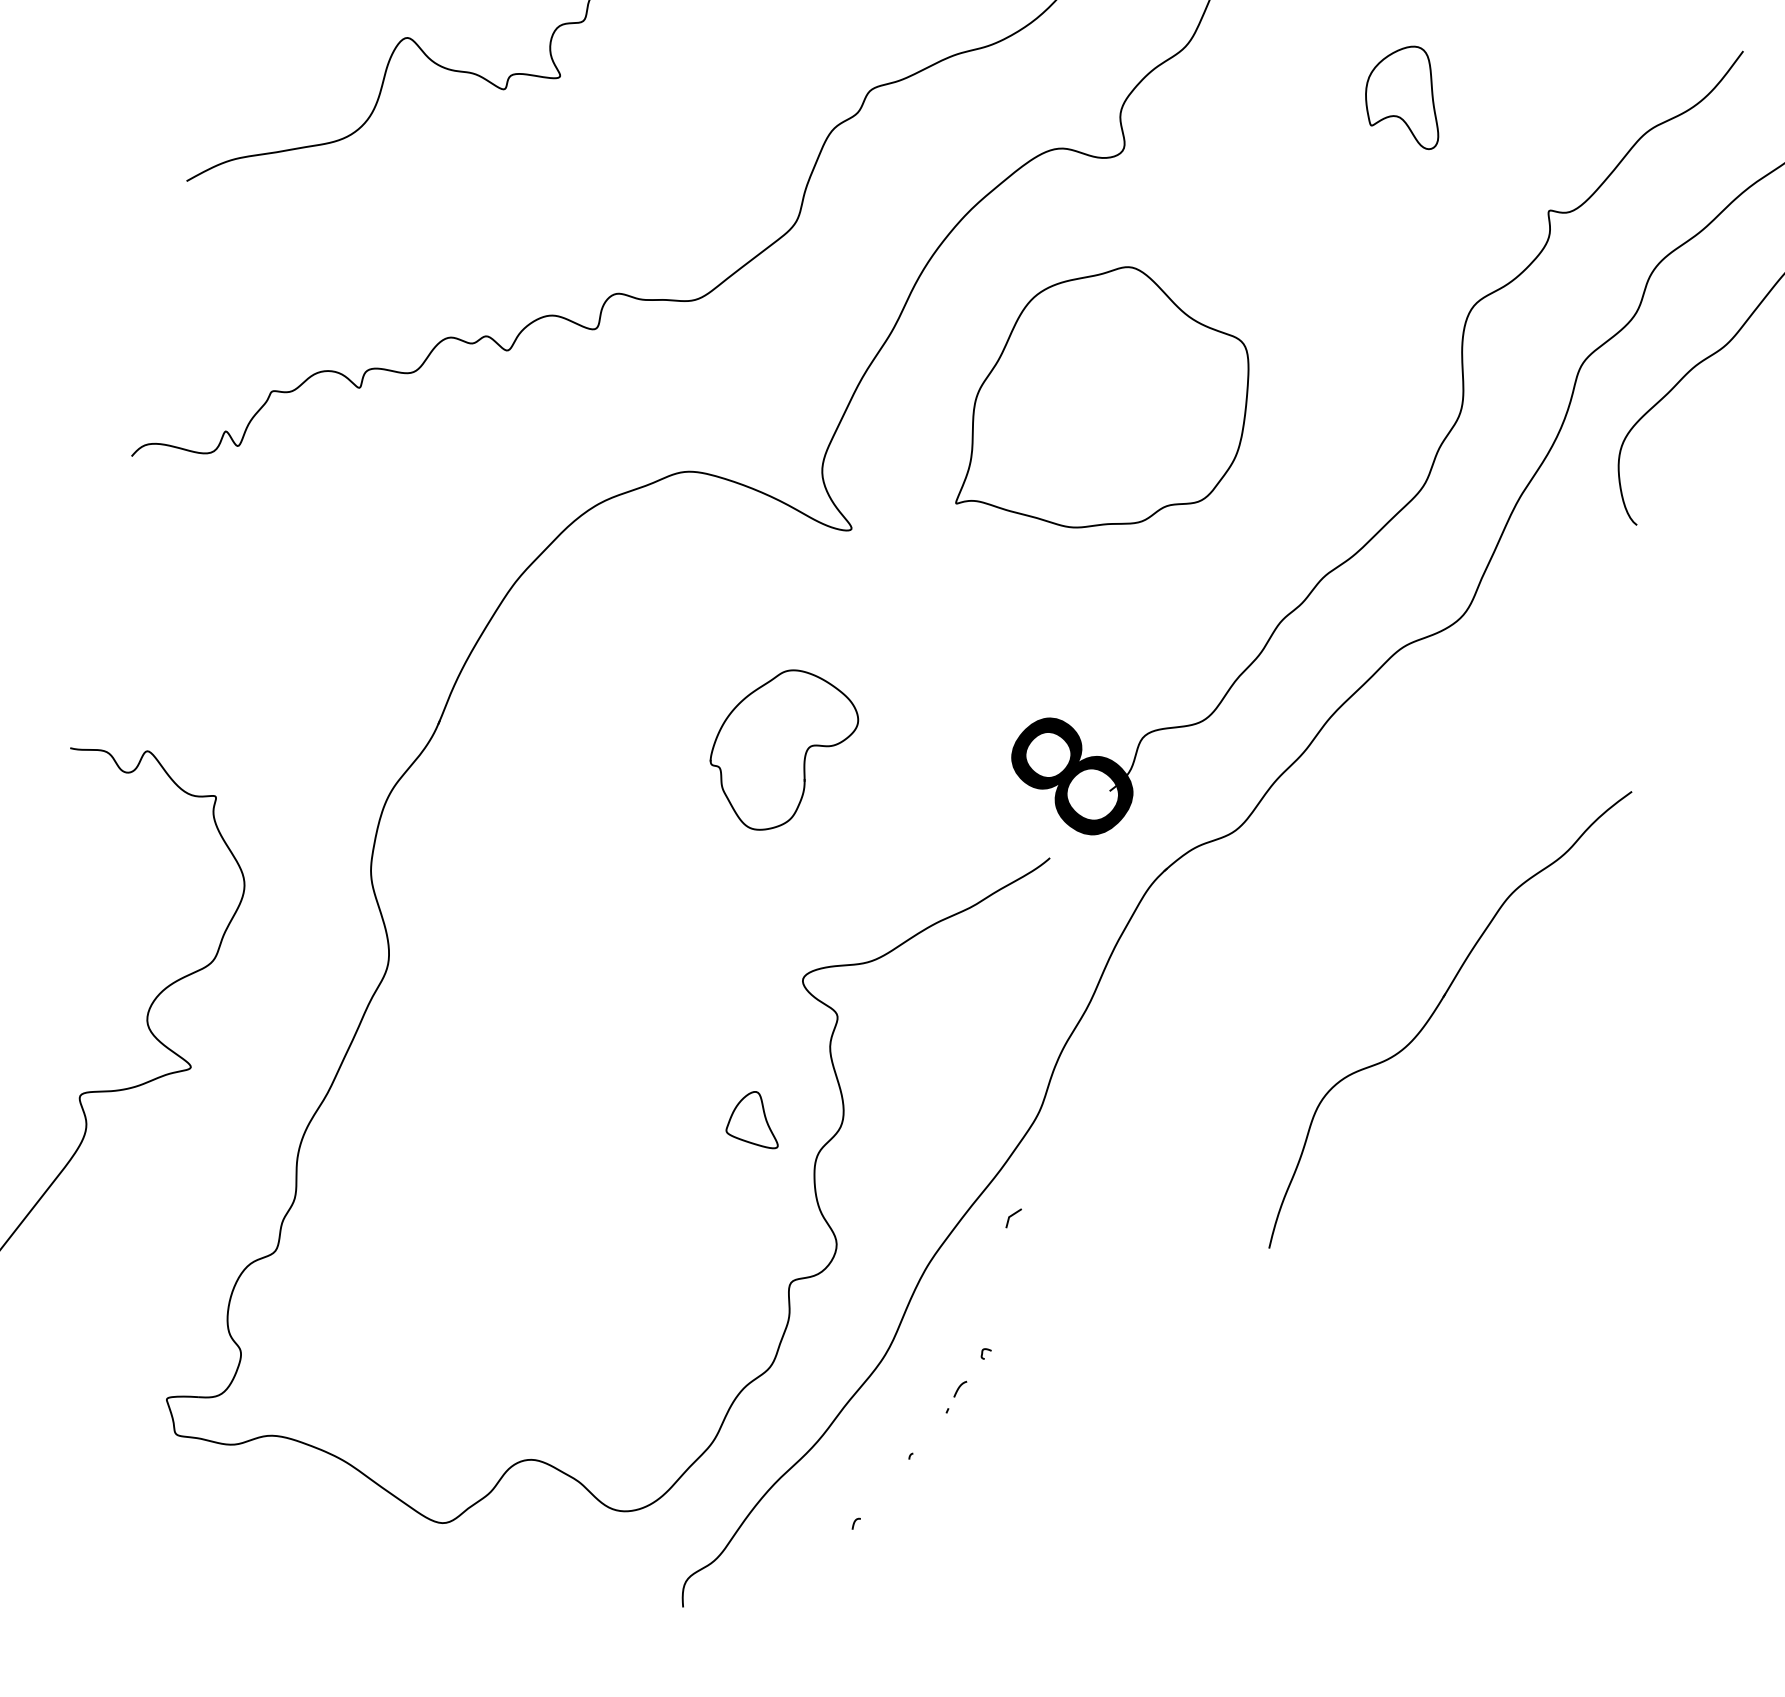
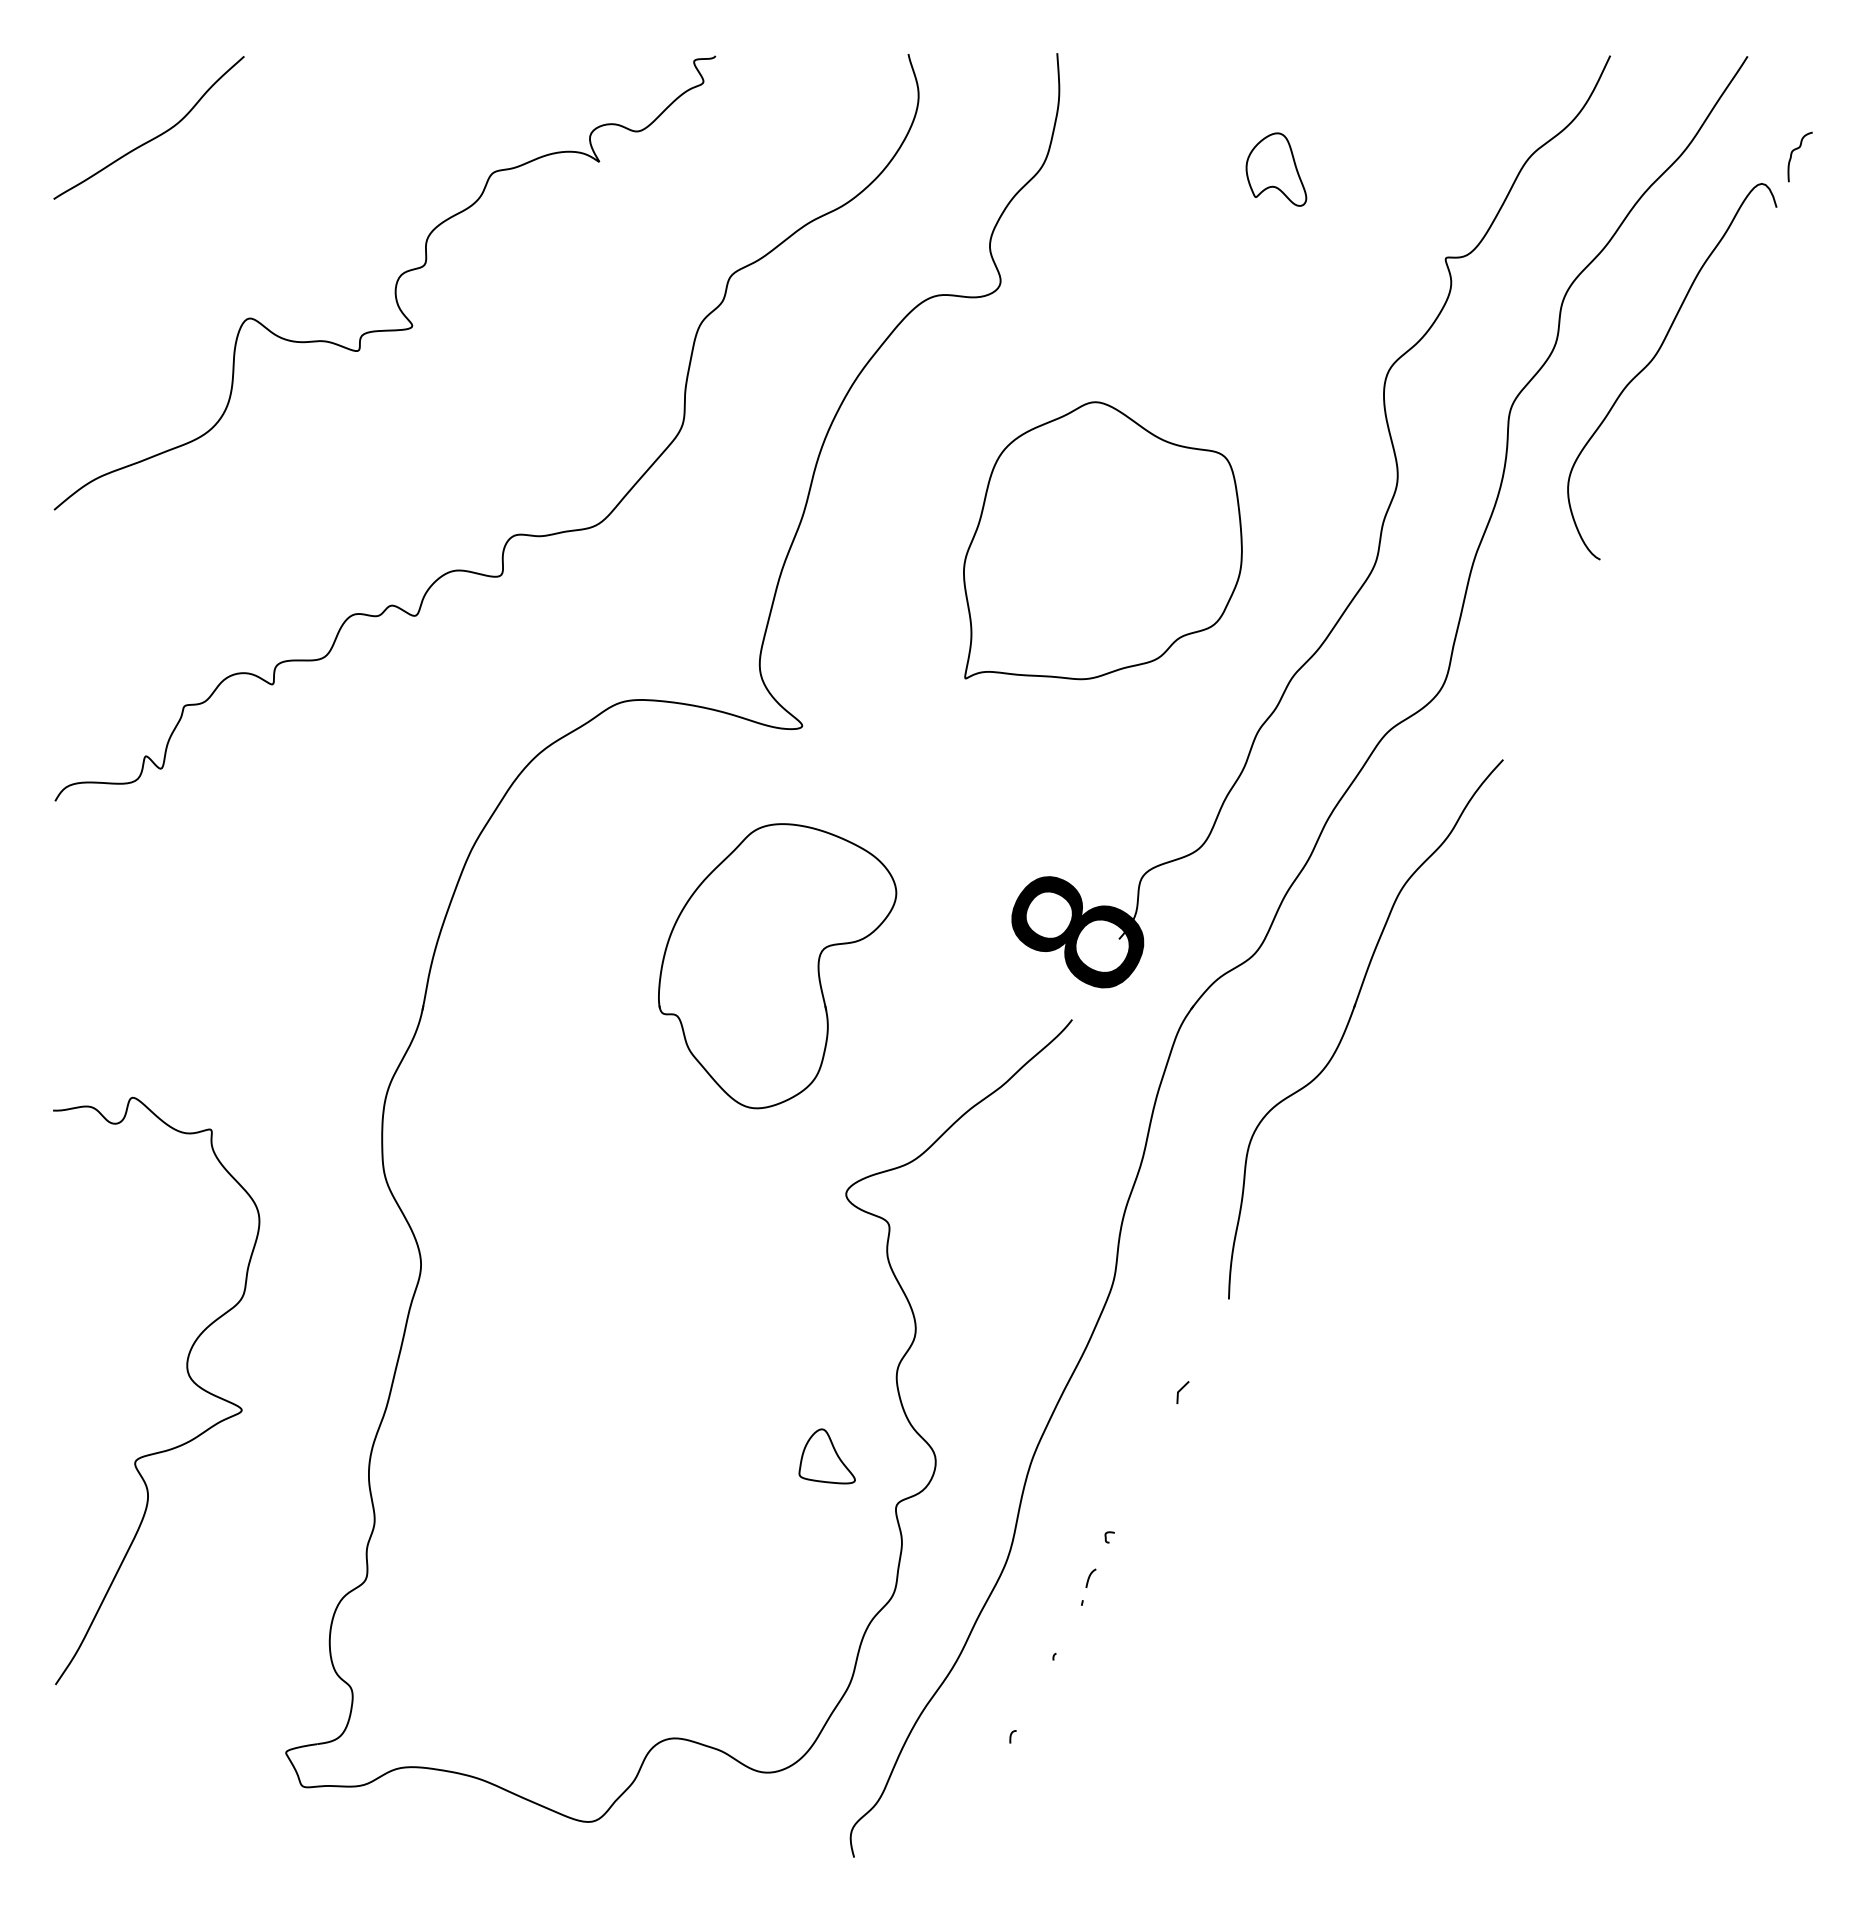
part: (1406, 94) -> (1276, 169), size x0.71
part: (1112, 399) -> (1102, 540), moved
part: (781, 751) -> (777, 966), size x1.67
part: (1436, 1011) -> (1349, 1023), moved
part: (755, 1118) -> (826, 1456), moved
line: (1012, 1216) -> (1181, 1390), moved

